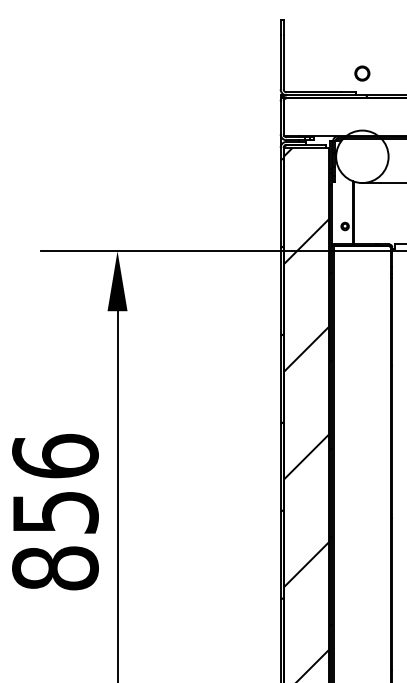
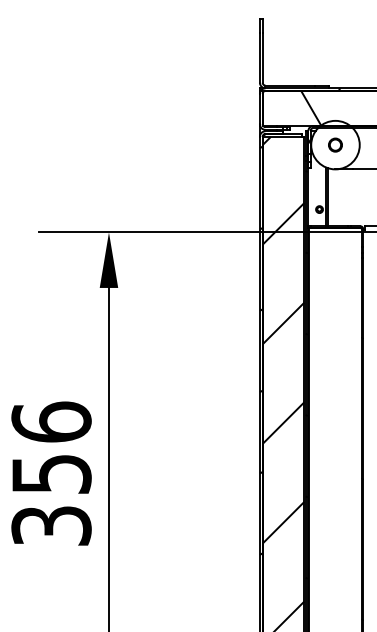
circle: (362, 72) -> (335, 144), moved
hatch: (336, 117) -> (311, 108), added
text: (55, 567) -> (51, 525), 856 -> 356

